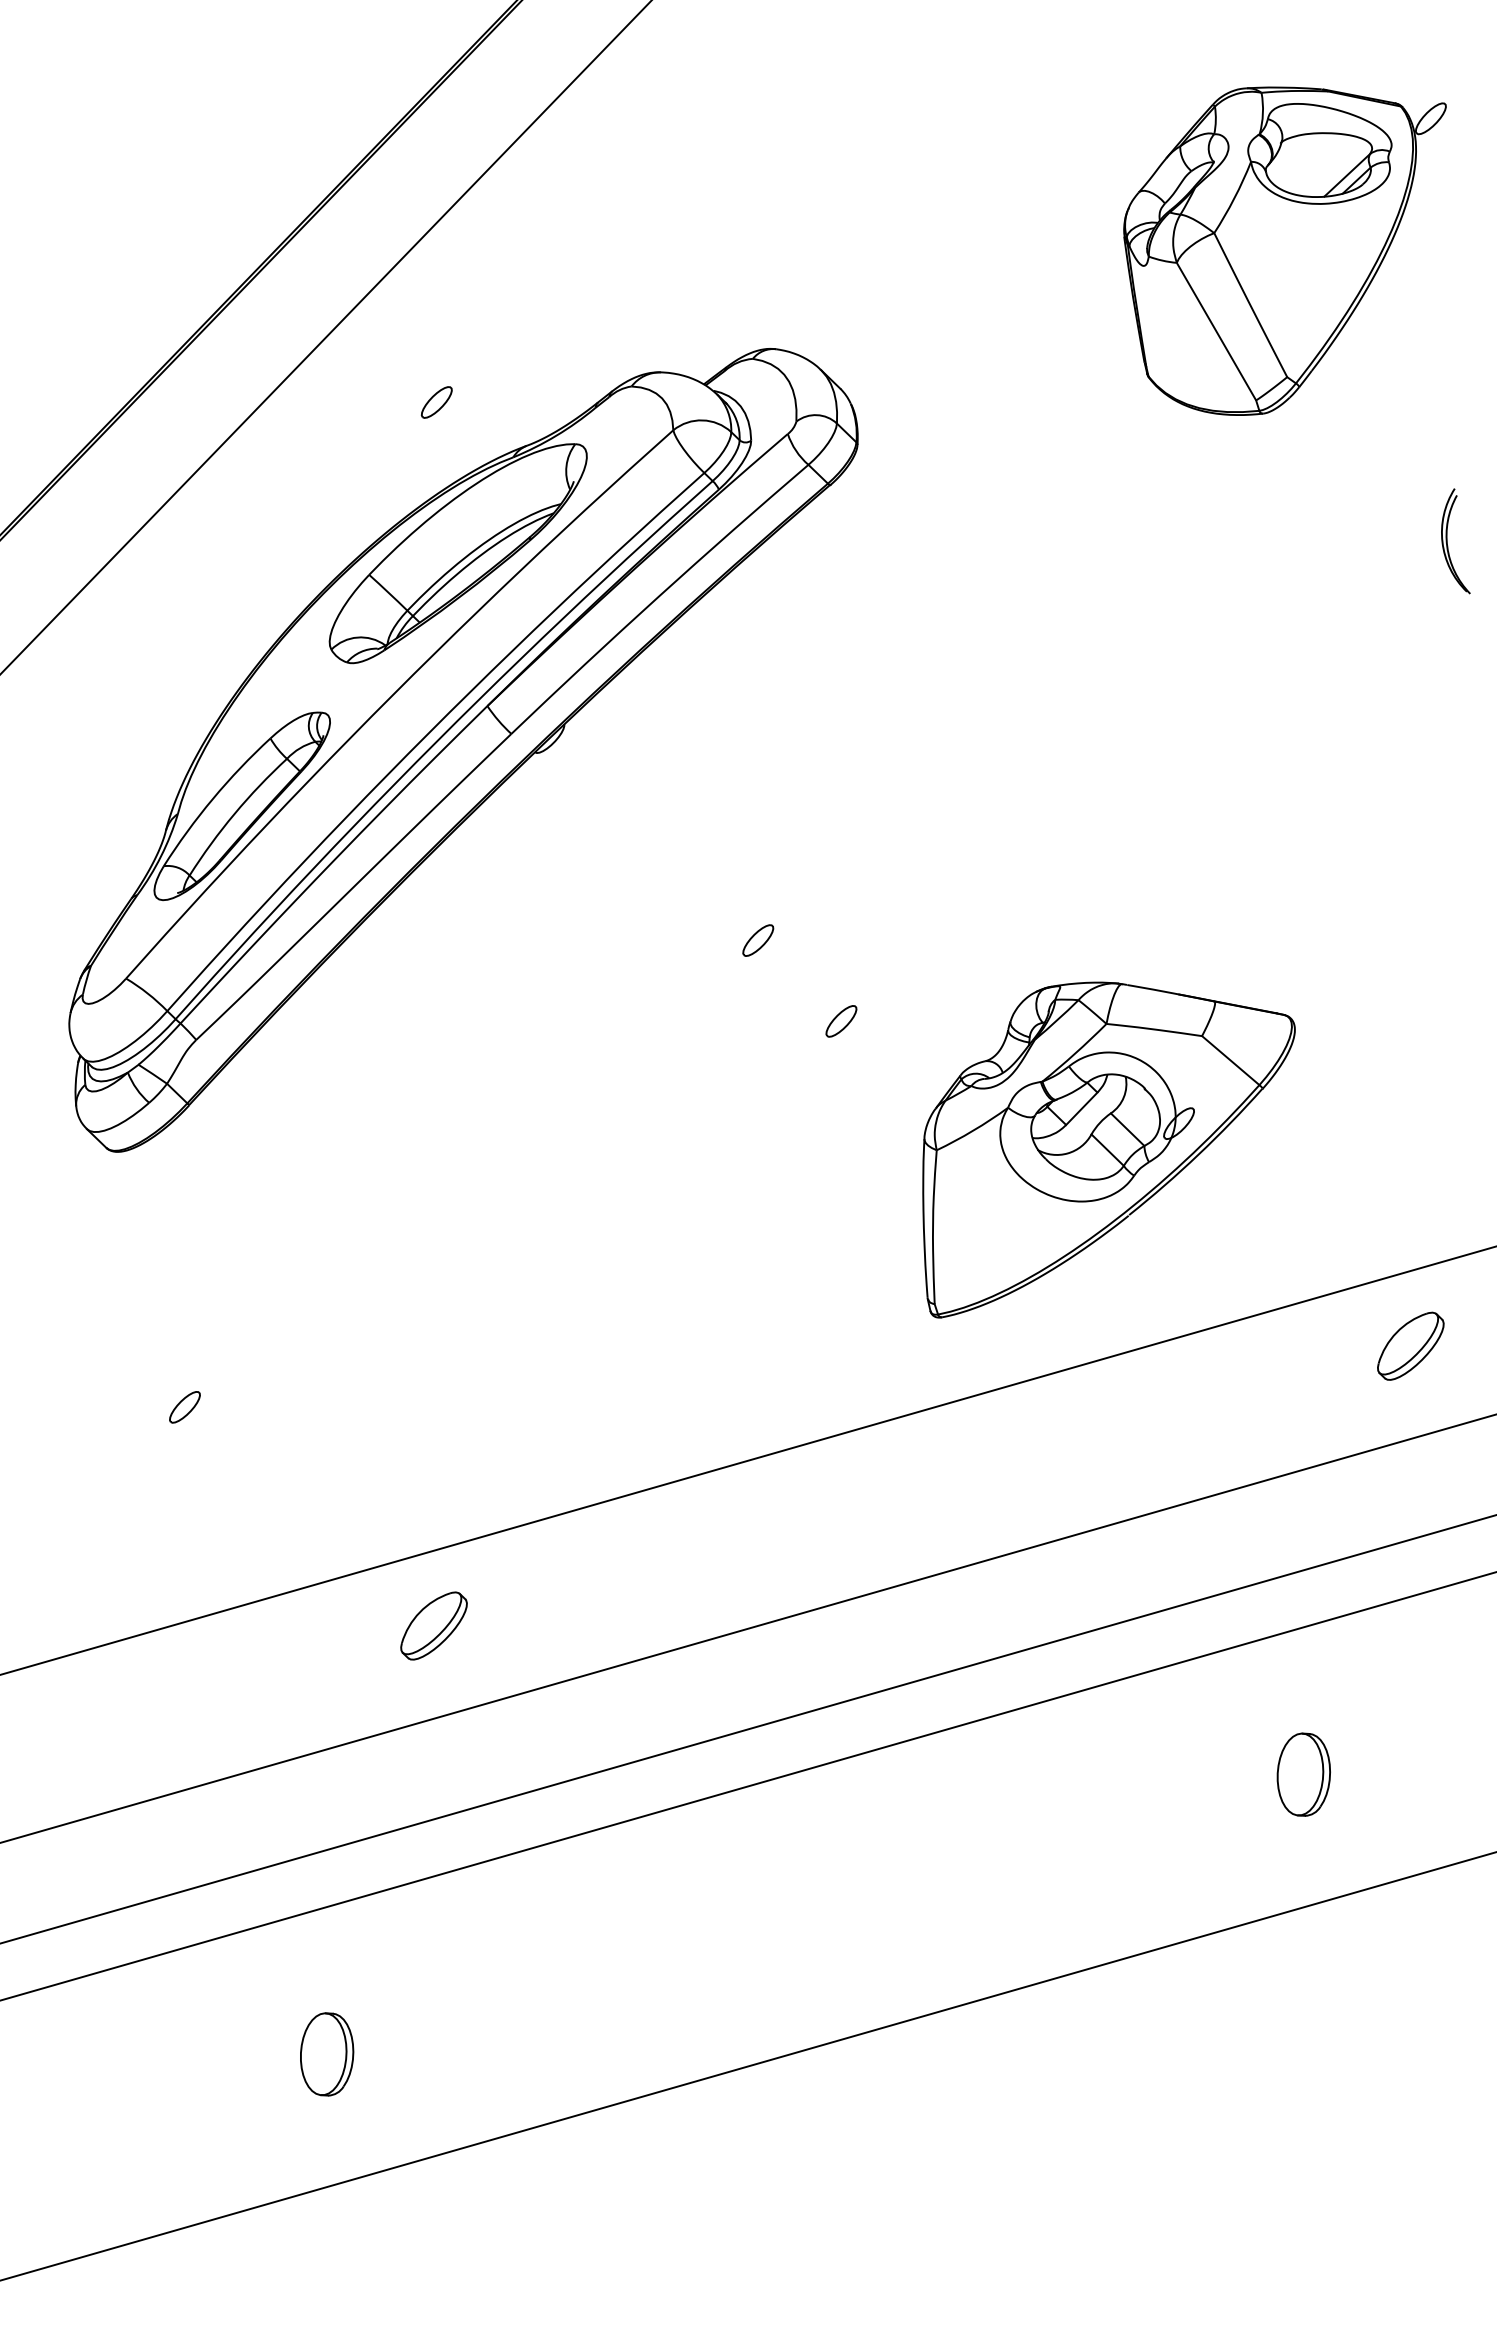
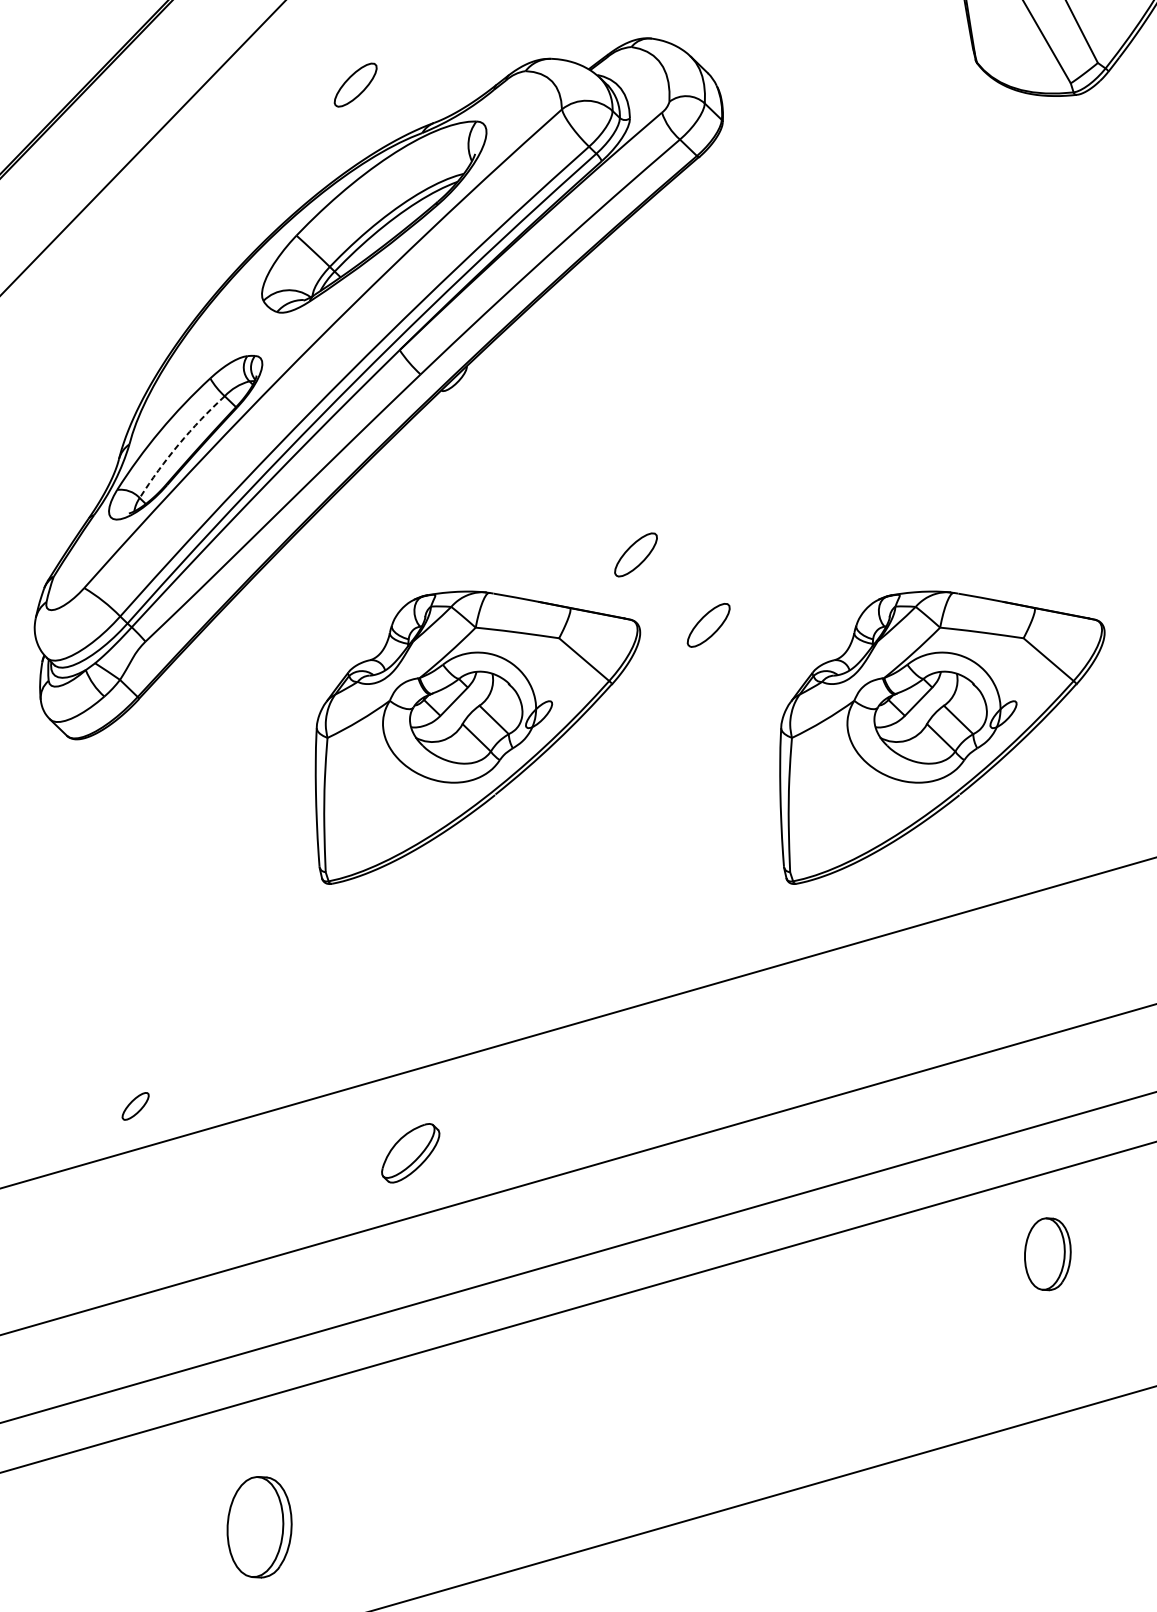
part: (436, 402) -> (355, 85), size x1.6
arc: (234, 813) -> (178, 443), solid -> dashed
part: (758, 940) -> (636, 554), size x1.6
part: (841, 1021) -> (708, 625), size x1.6
part: (576, 1149) -> (477, 737), added
part: (184, 1407) -> (135, 1106), moved
part: (433, 1625) -> (410, 1152), moved
part: (1303, 1774) -> (1047, 1254), moved
part: (327, 2054) -> (260, 1527), size x1.4

